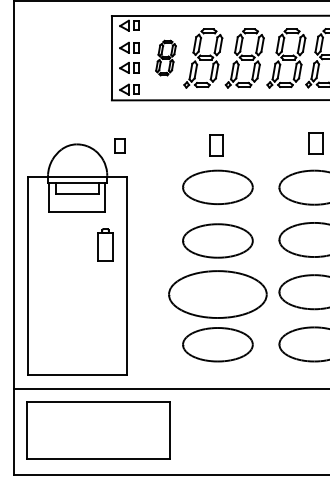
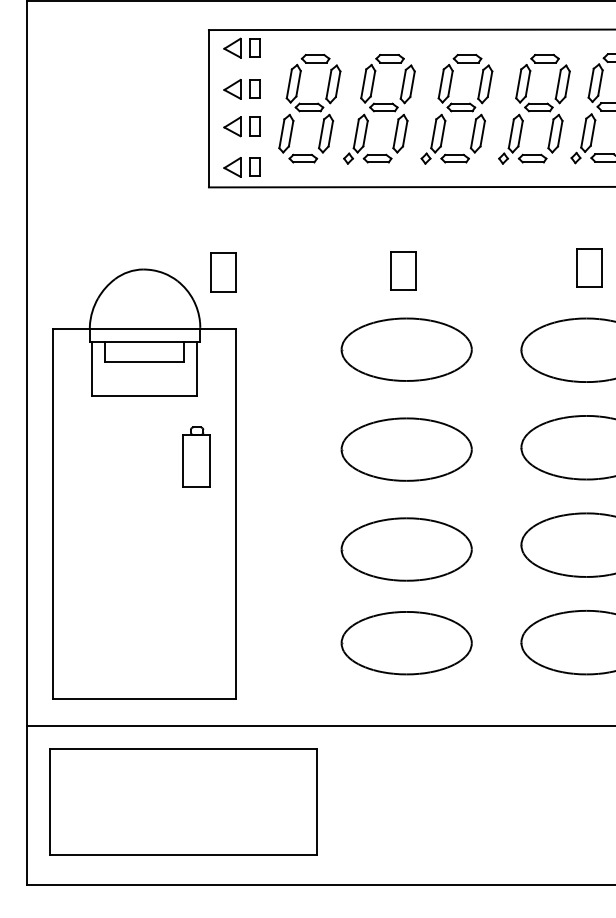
part: (165, 57) -> (308, 107), size x1.67
part: (119, 145) -> (223, 271), size x1.43
part: (217, 294) -> (405, 549), size x0.71

